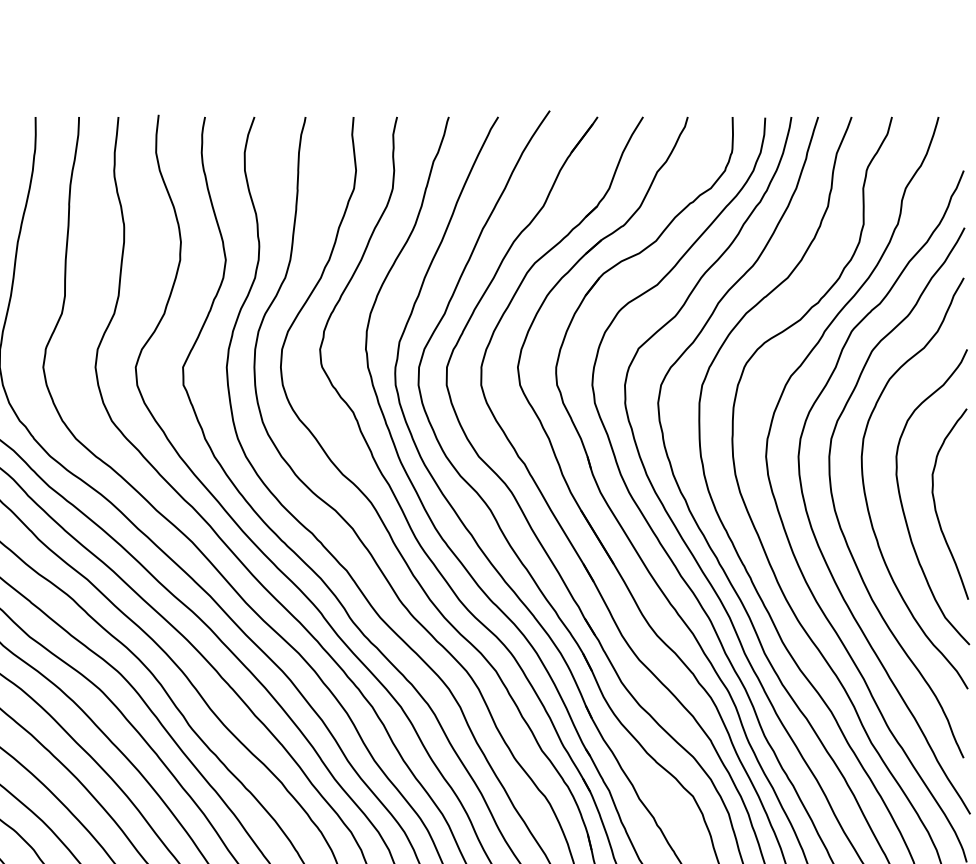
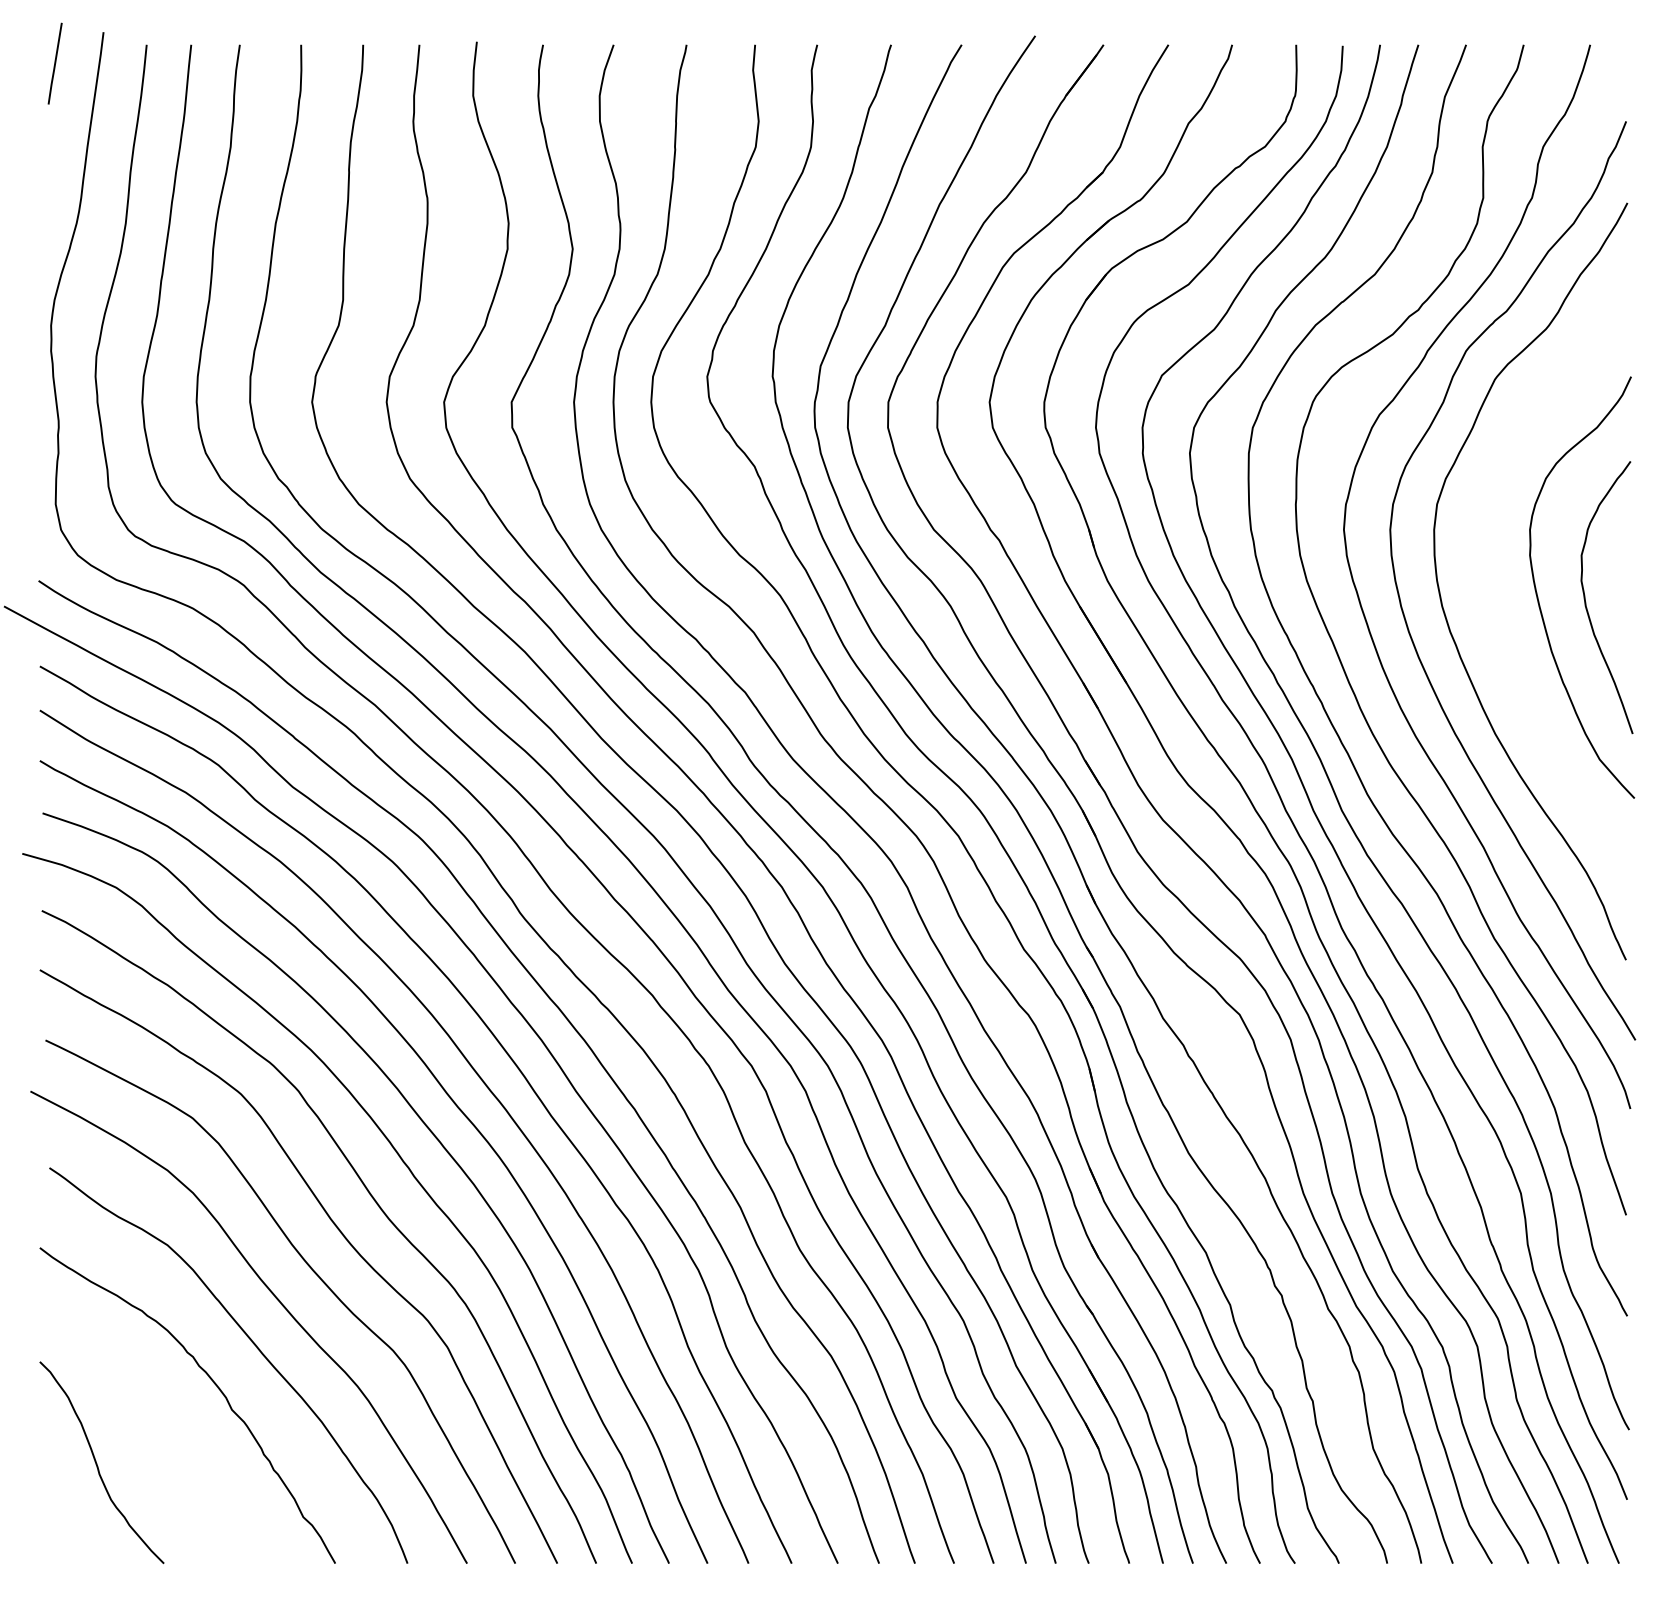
curve: (865, 490) -> (1485, 578), removed

